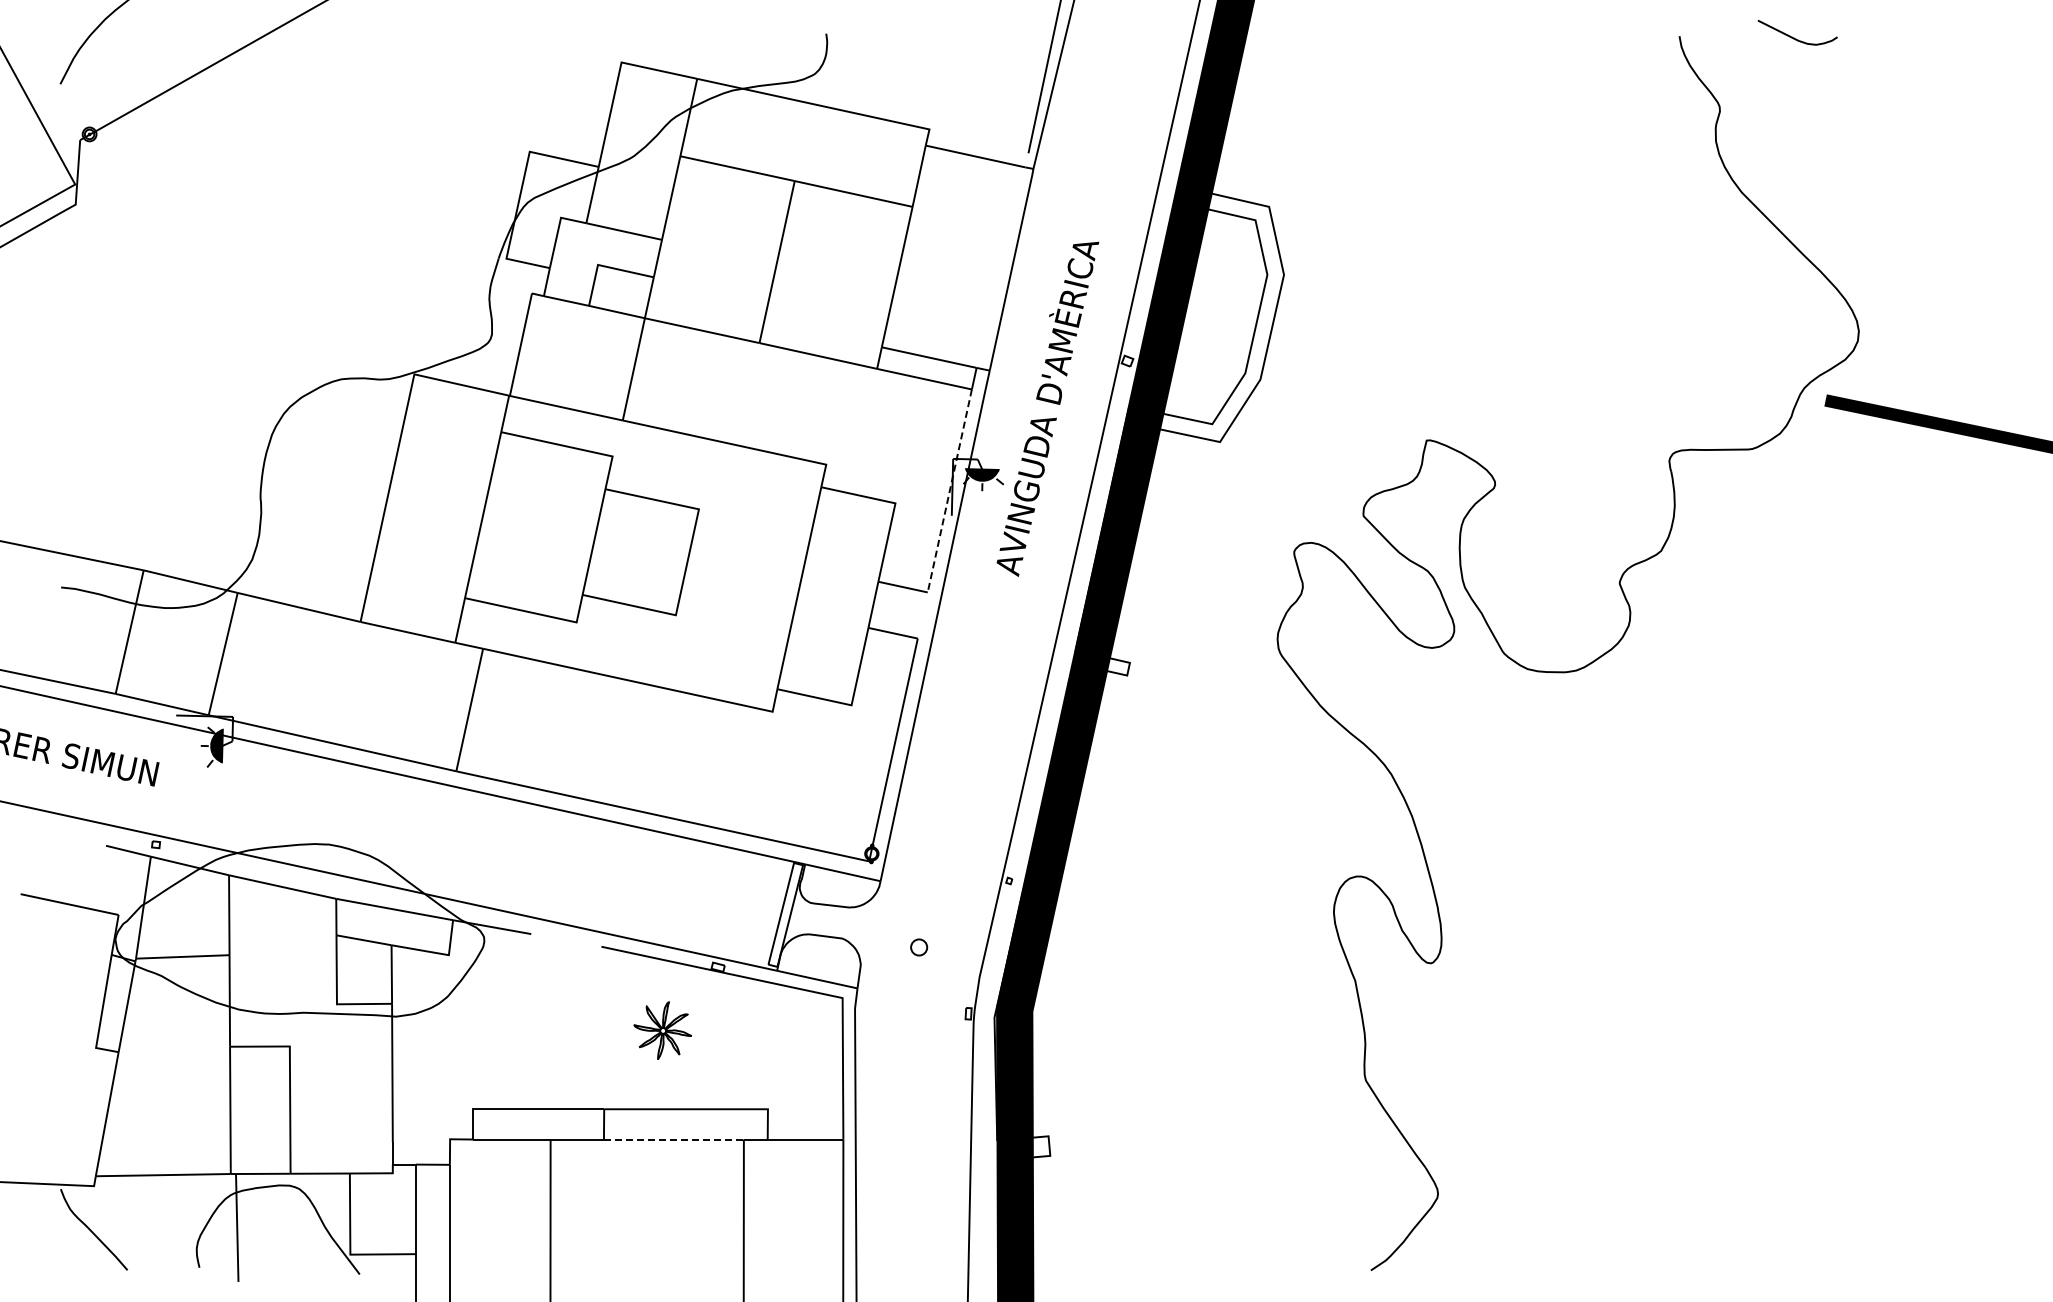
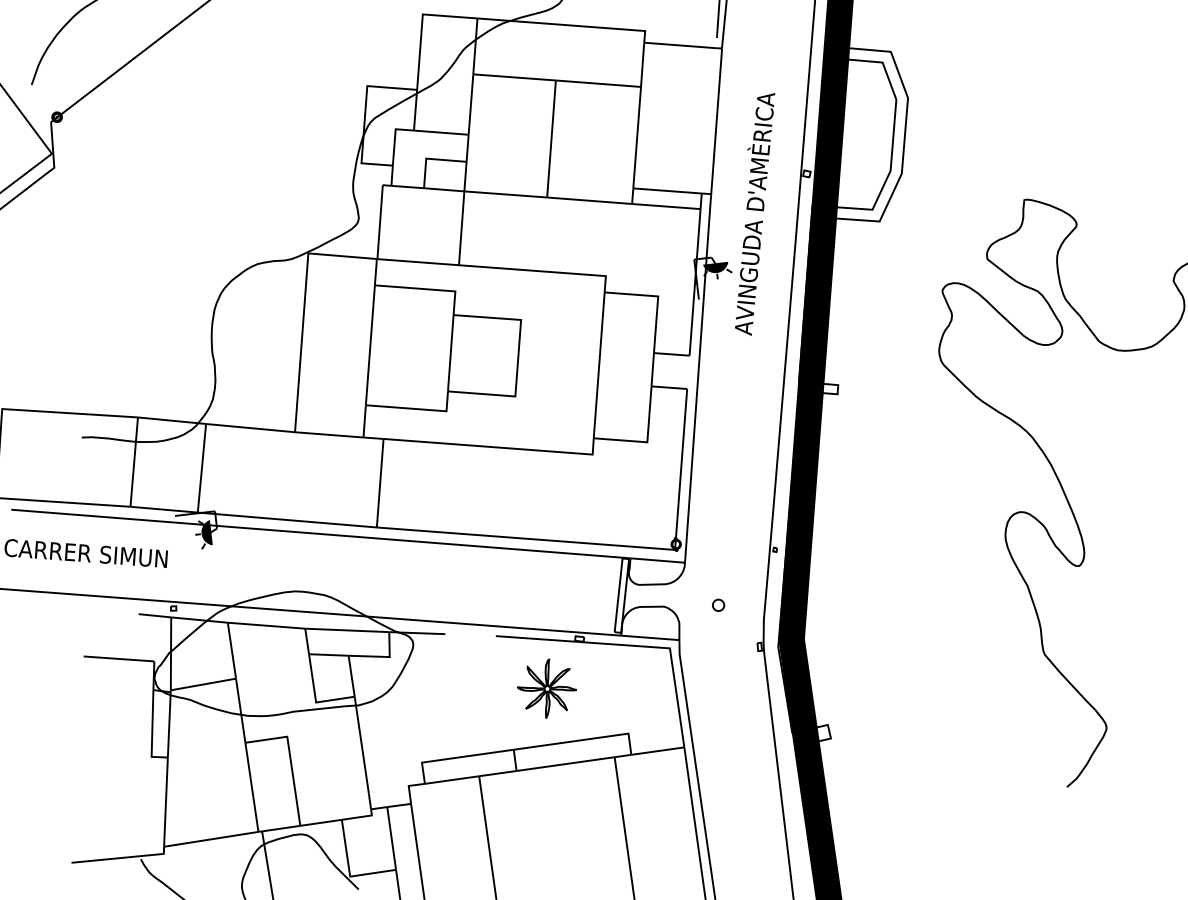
line: (949, 490) -> (694, 282), dashed -> solid
part: (662, 1030) -> (546, 688), size x1.43
line: (673, 1139) -> (565, 764), dashed -> solid

